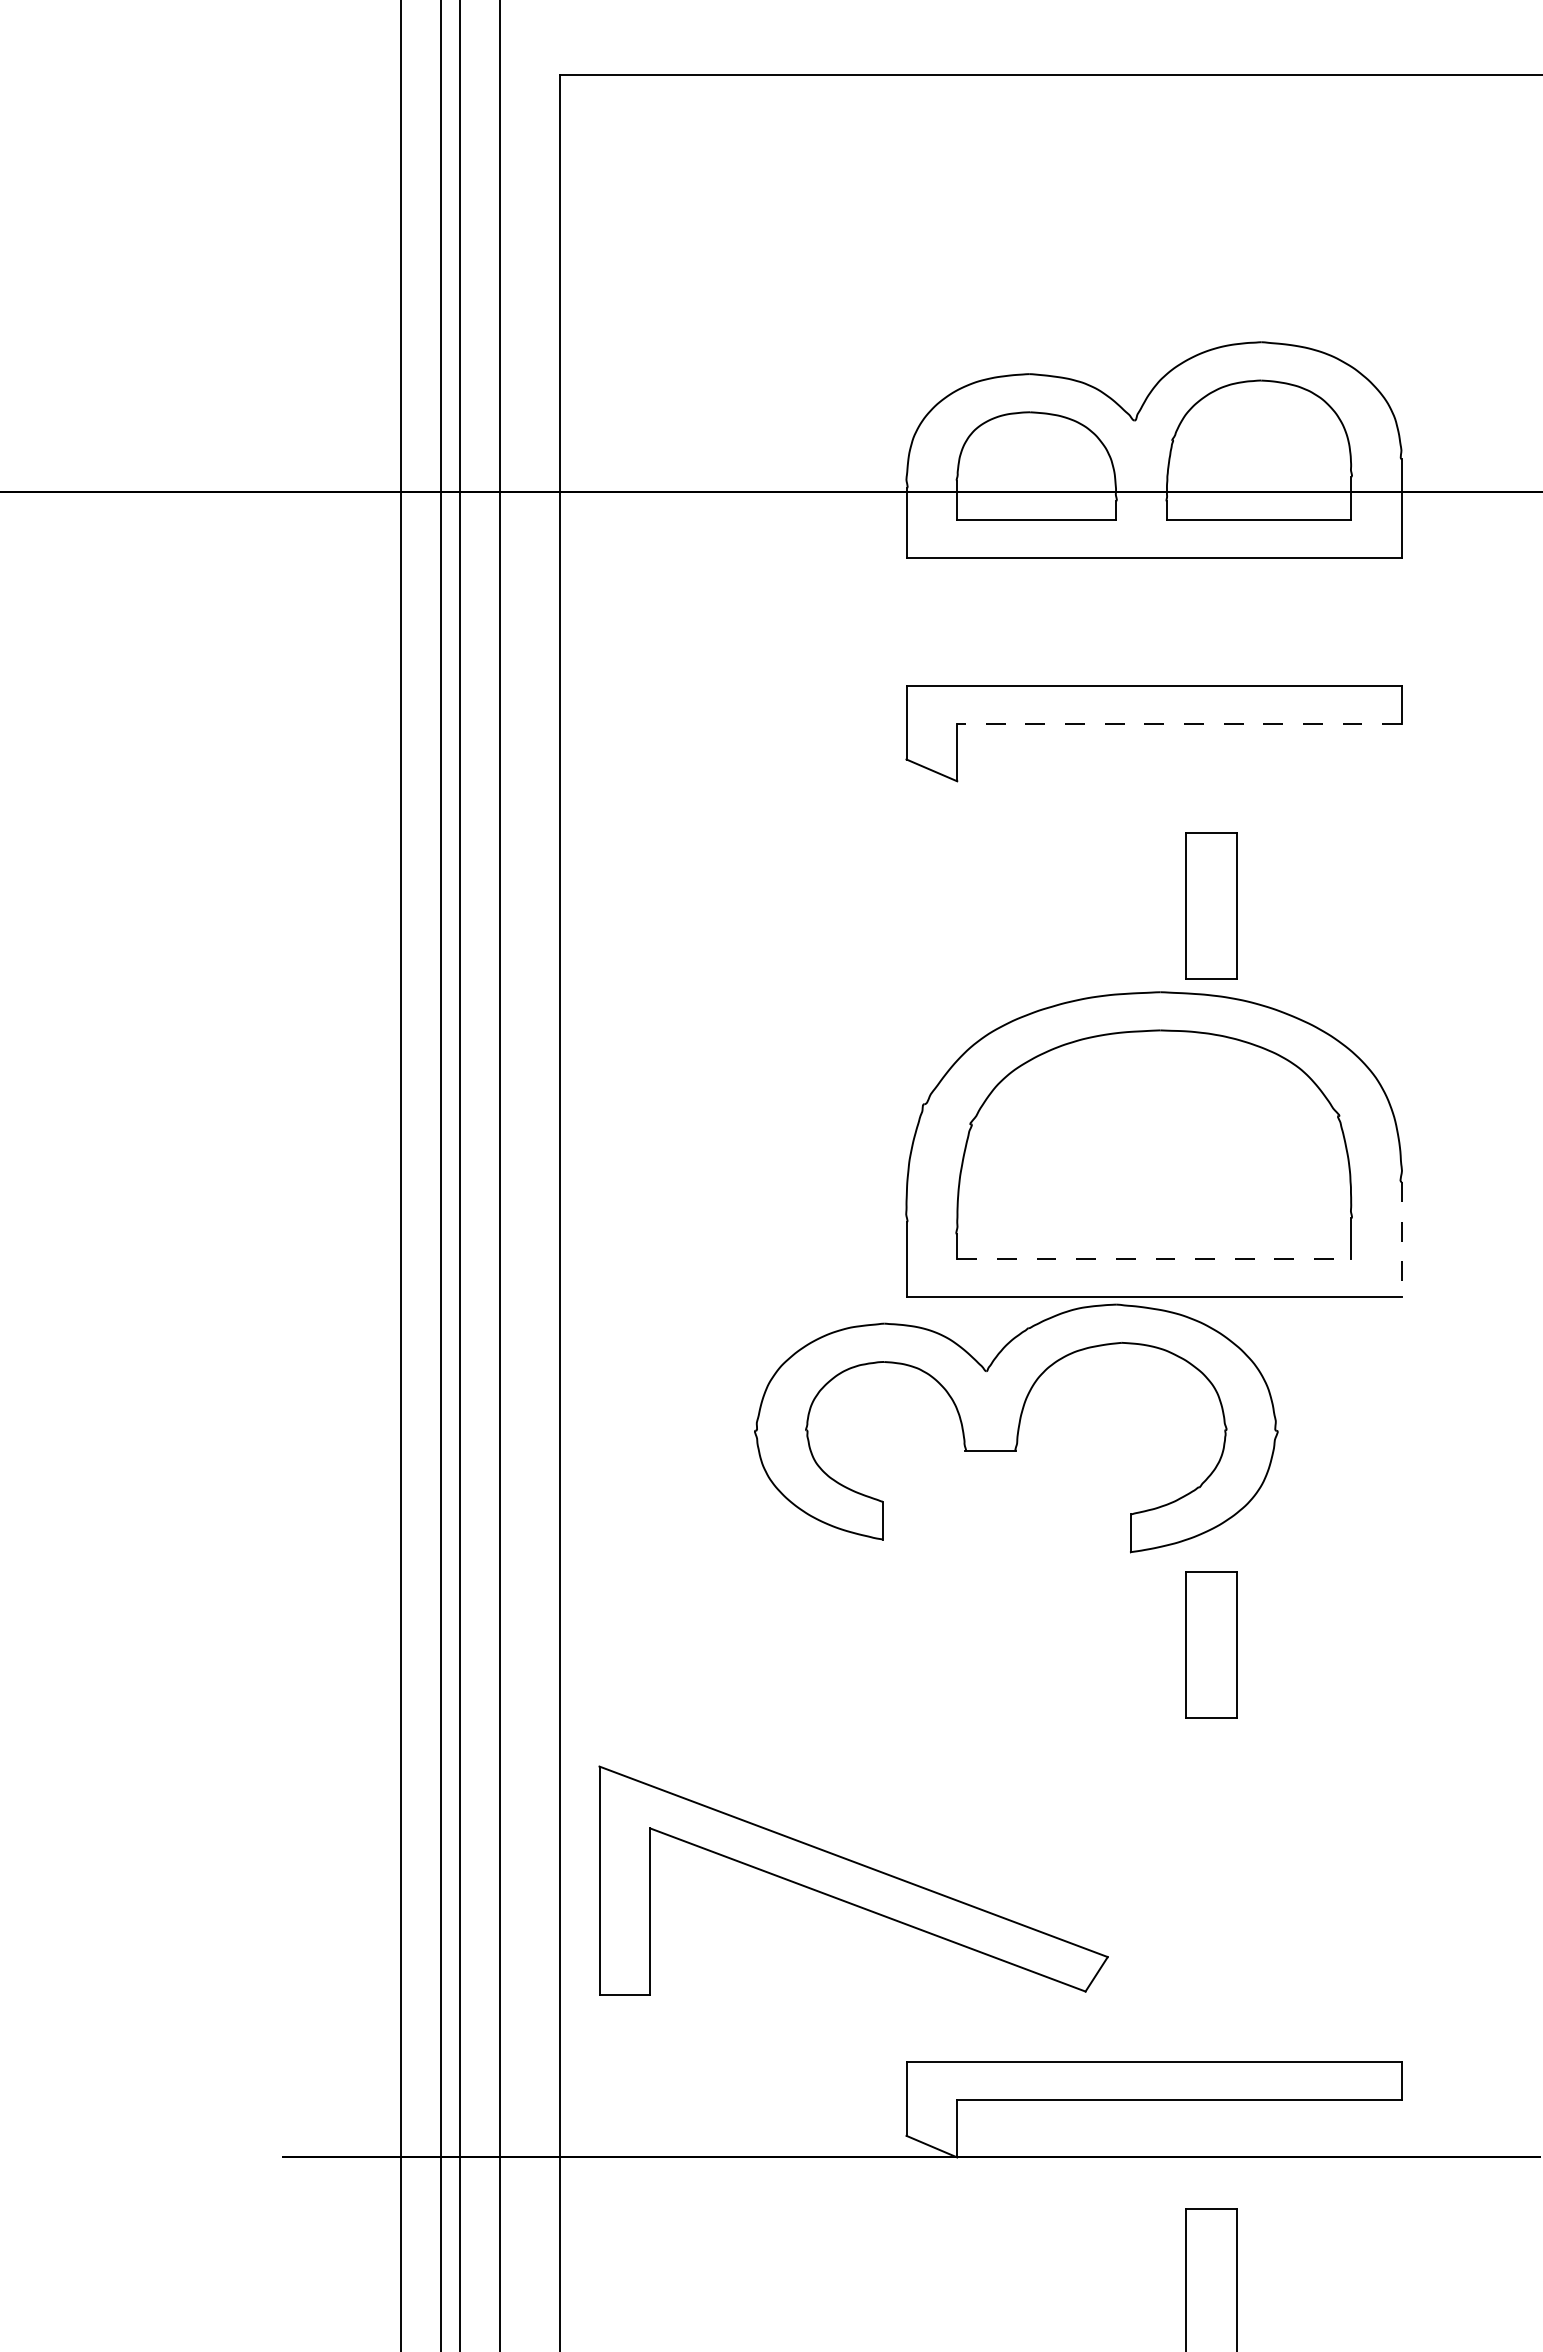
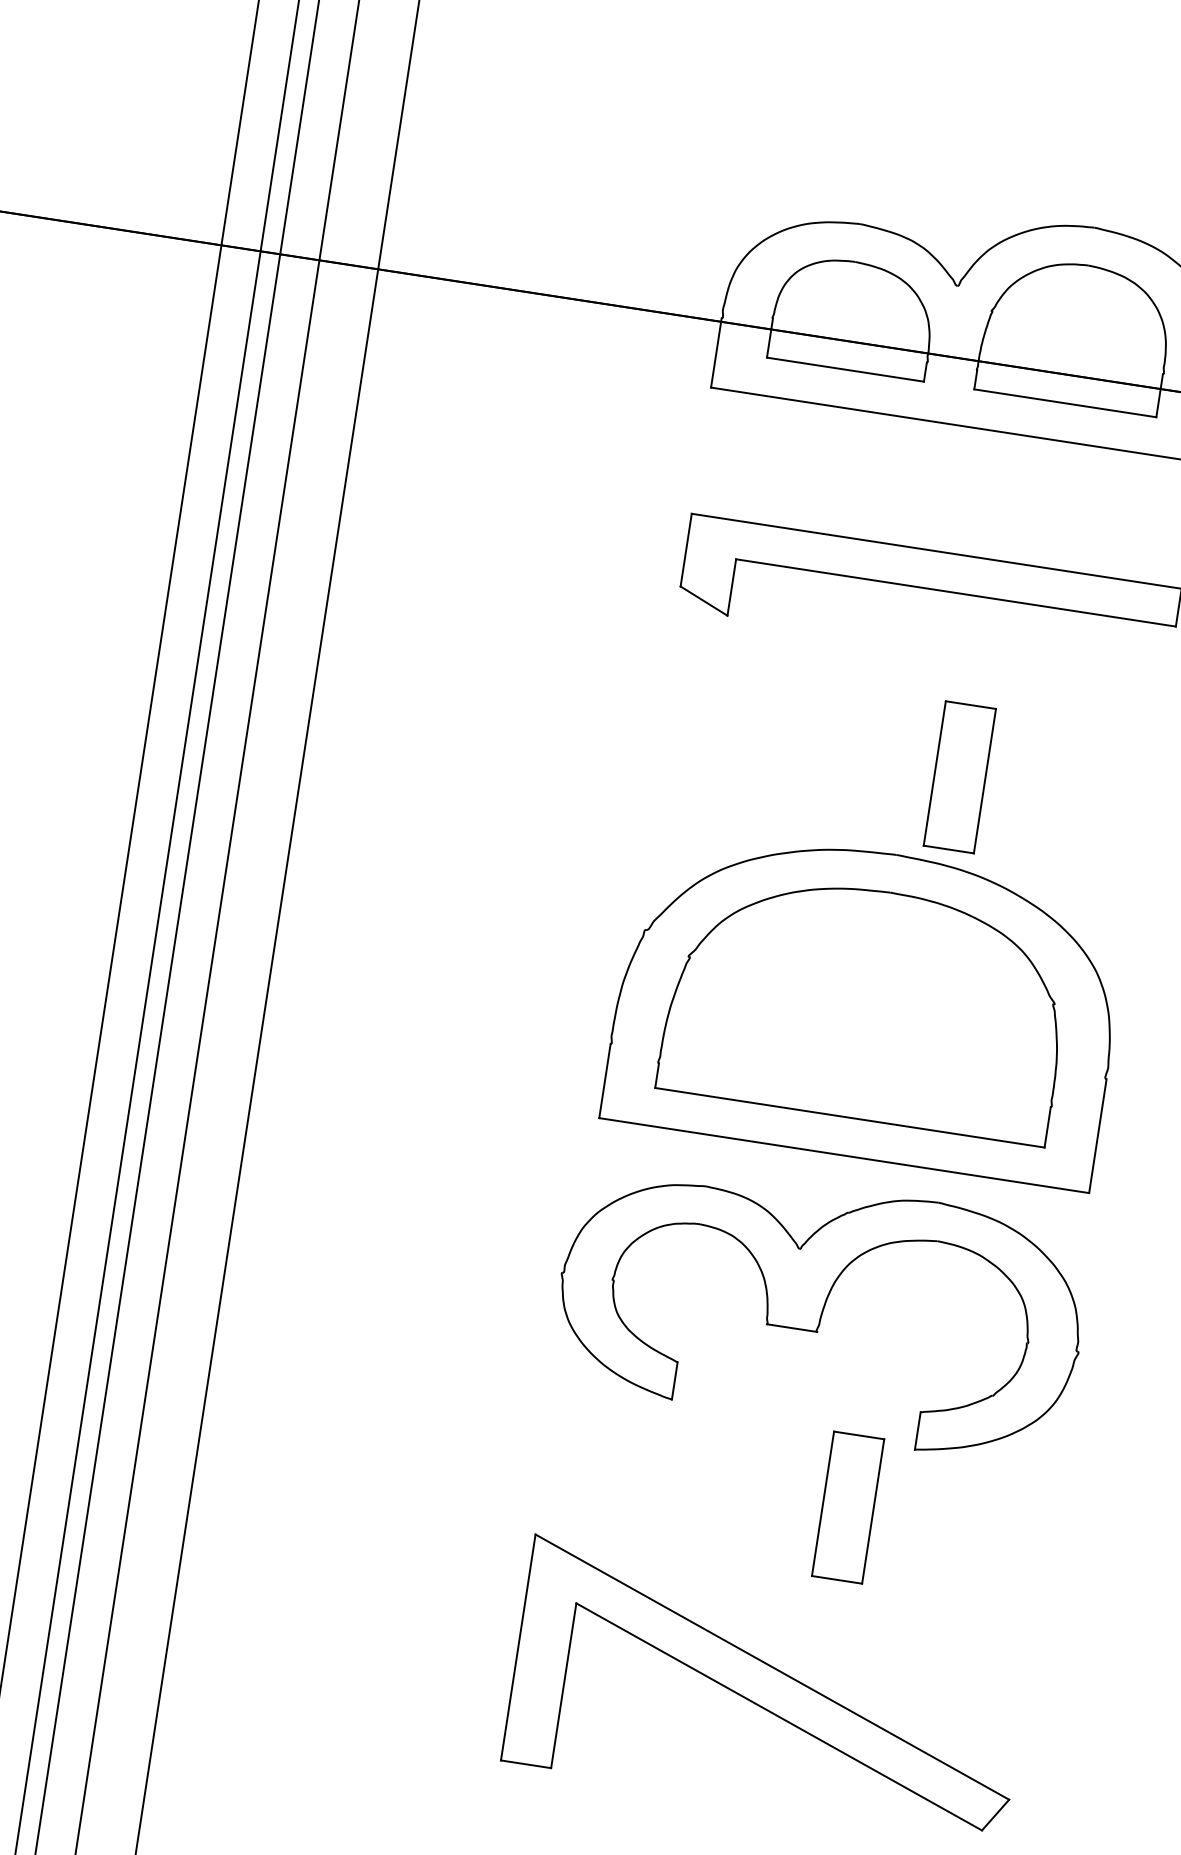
line: (1179, 724) -> (955, 593), dashed -> solid
line: (1402, 1239) -> (1098, 1136), dashed -> solid
line: (1154, 1259) -> (850, 1118), dashed -> solid
part: (1016, 1428) -> (820, 1310), moved
part: (853, 1880) -> (769, 1685), moved

